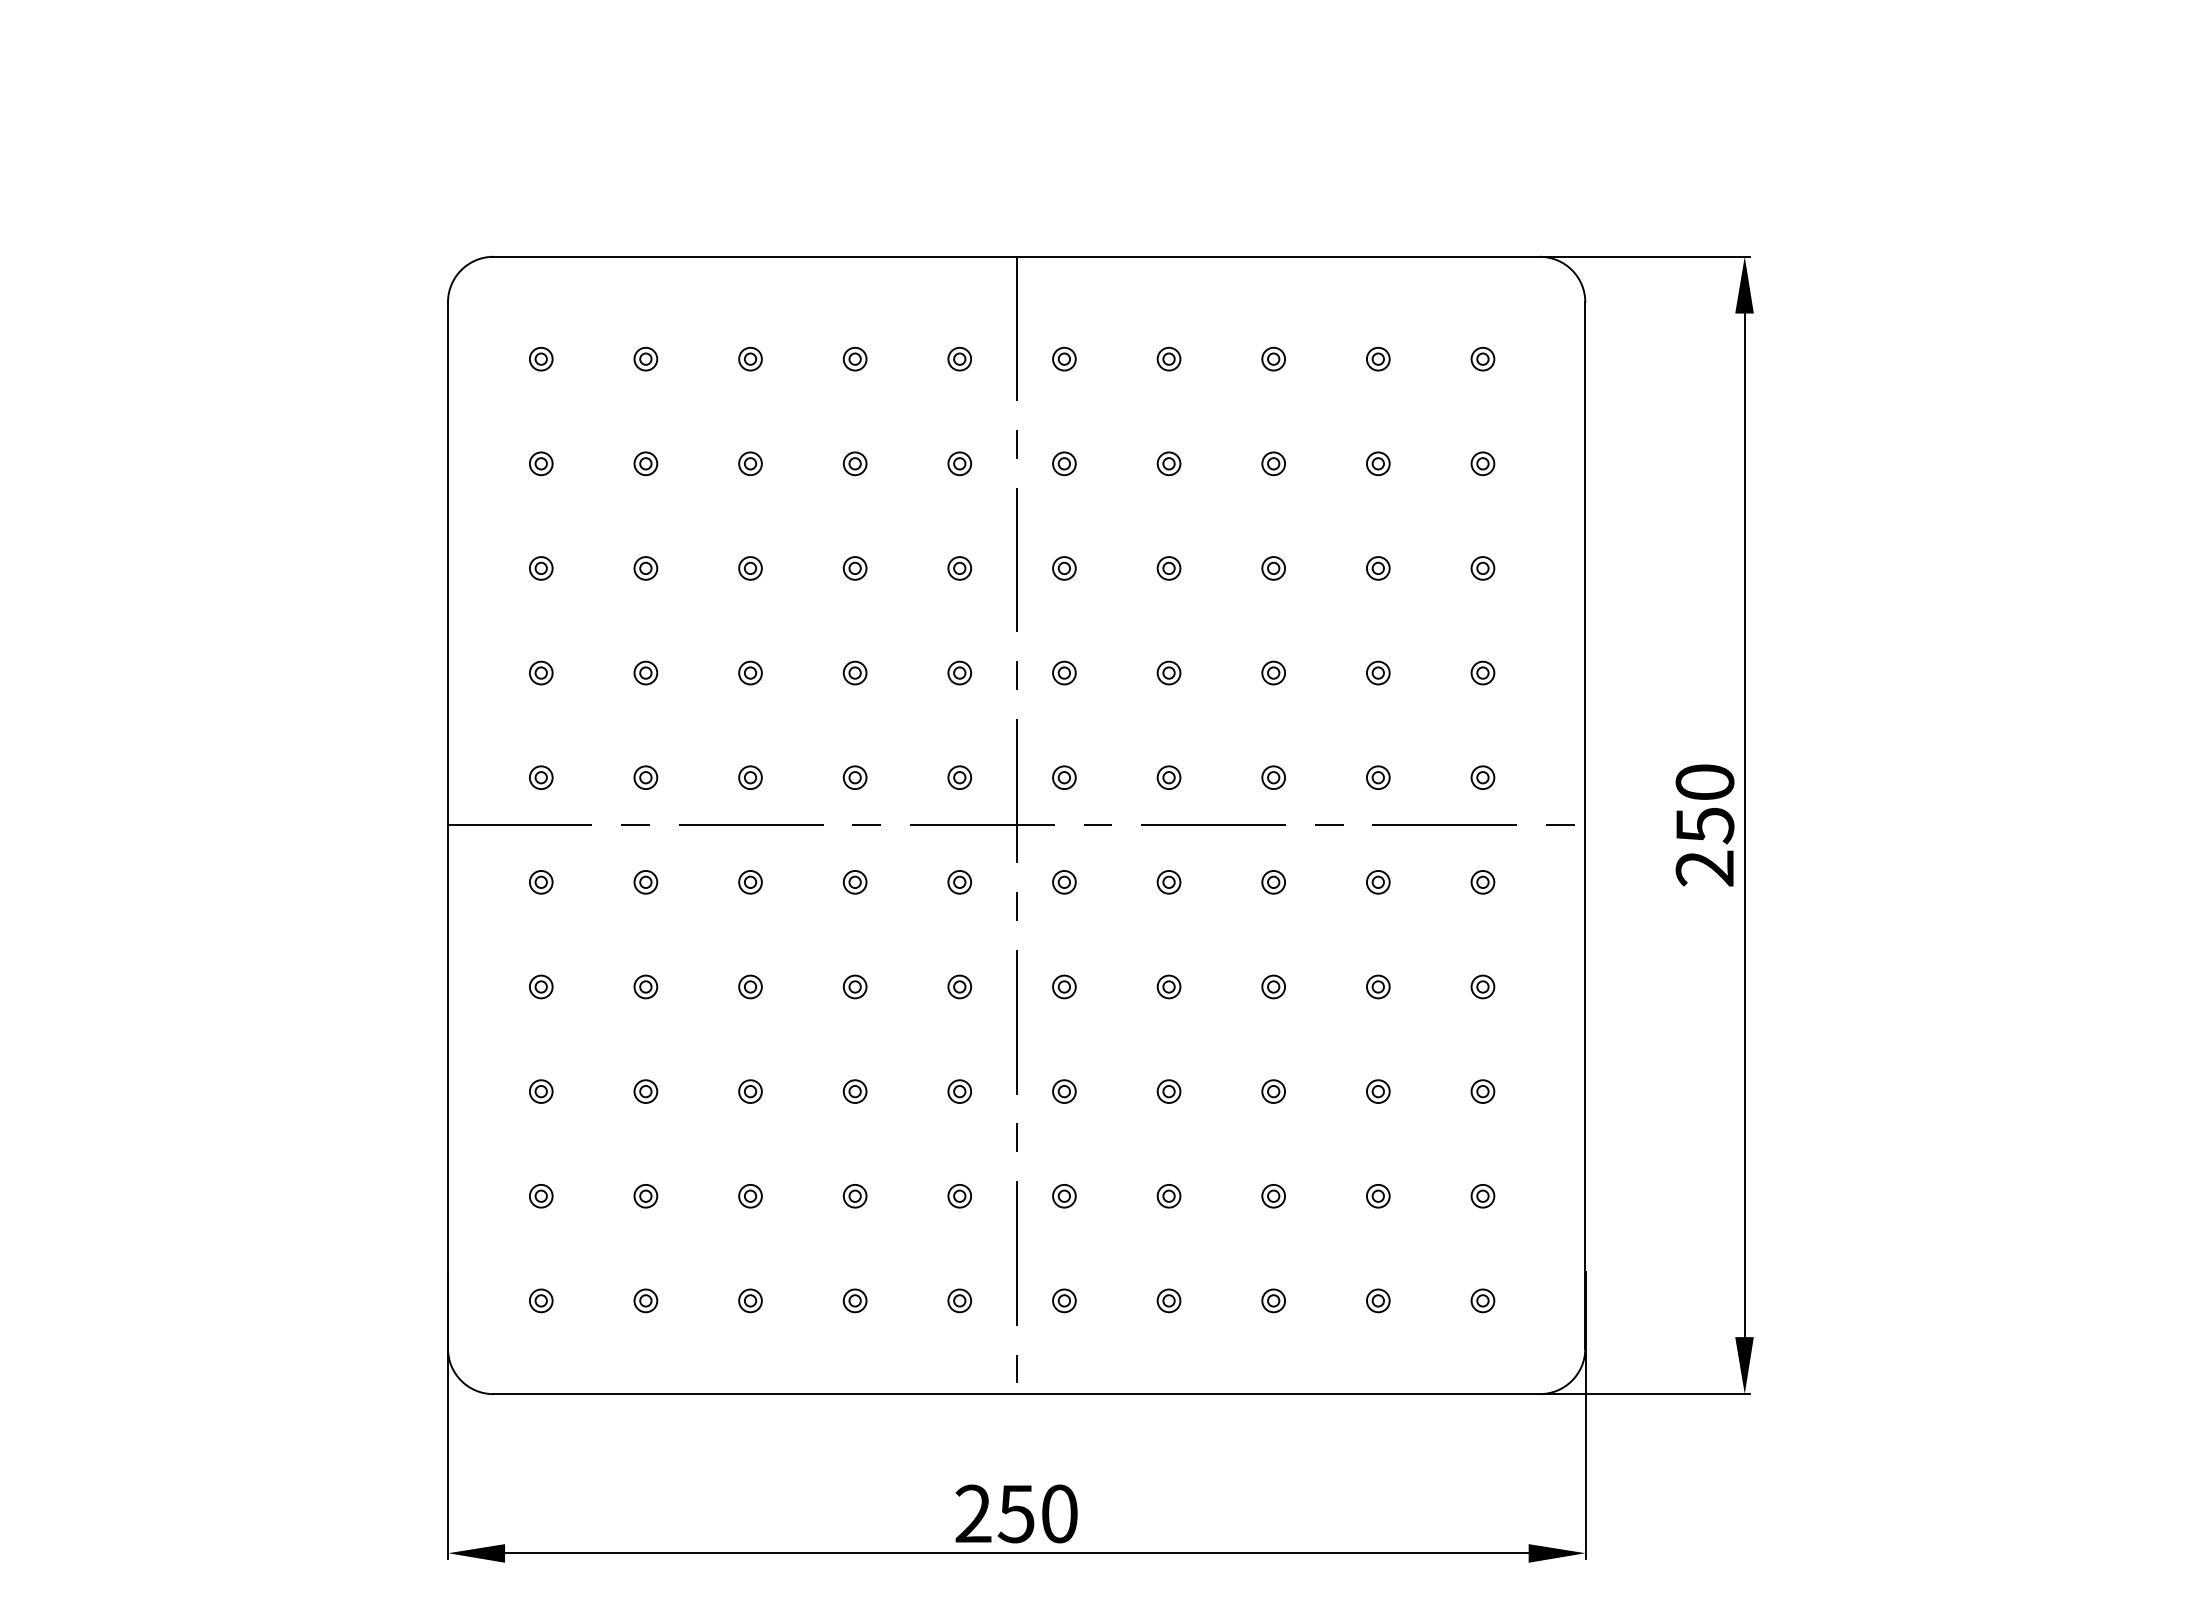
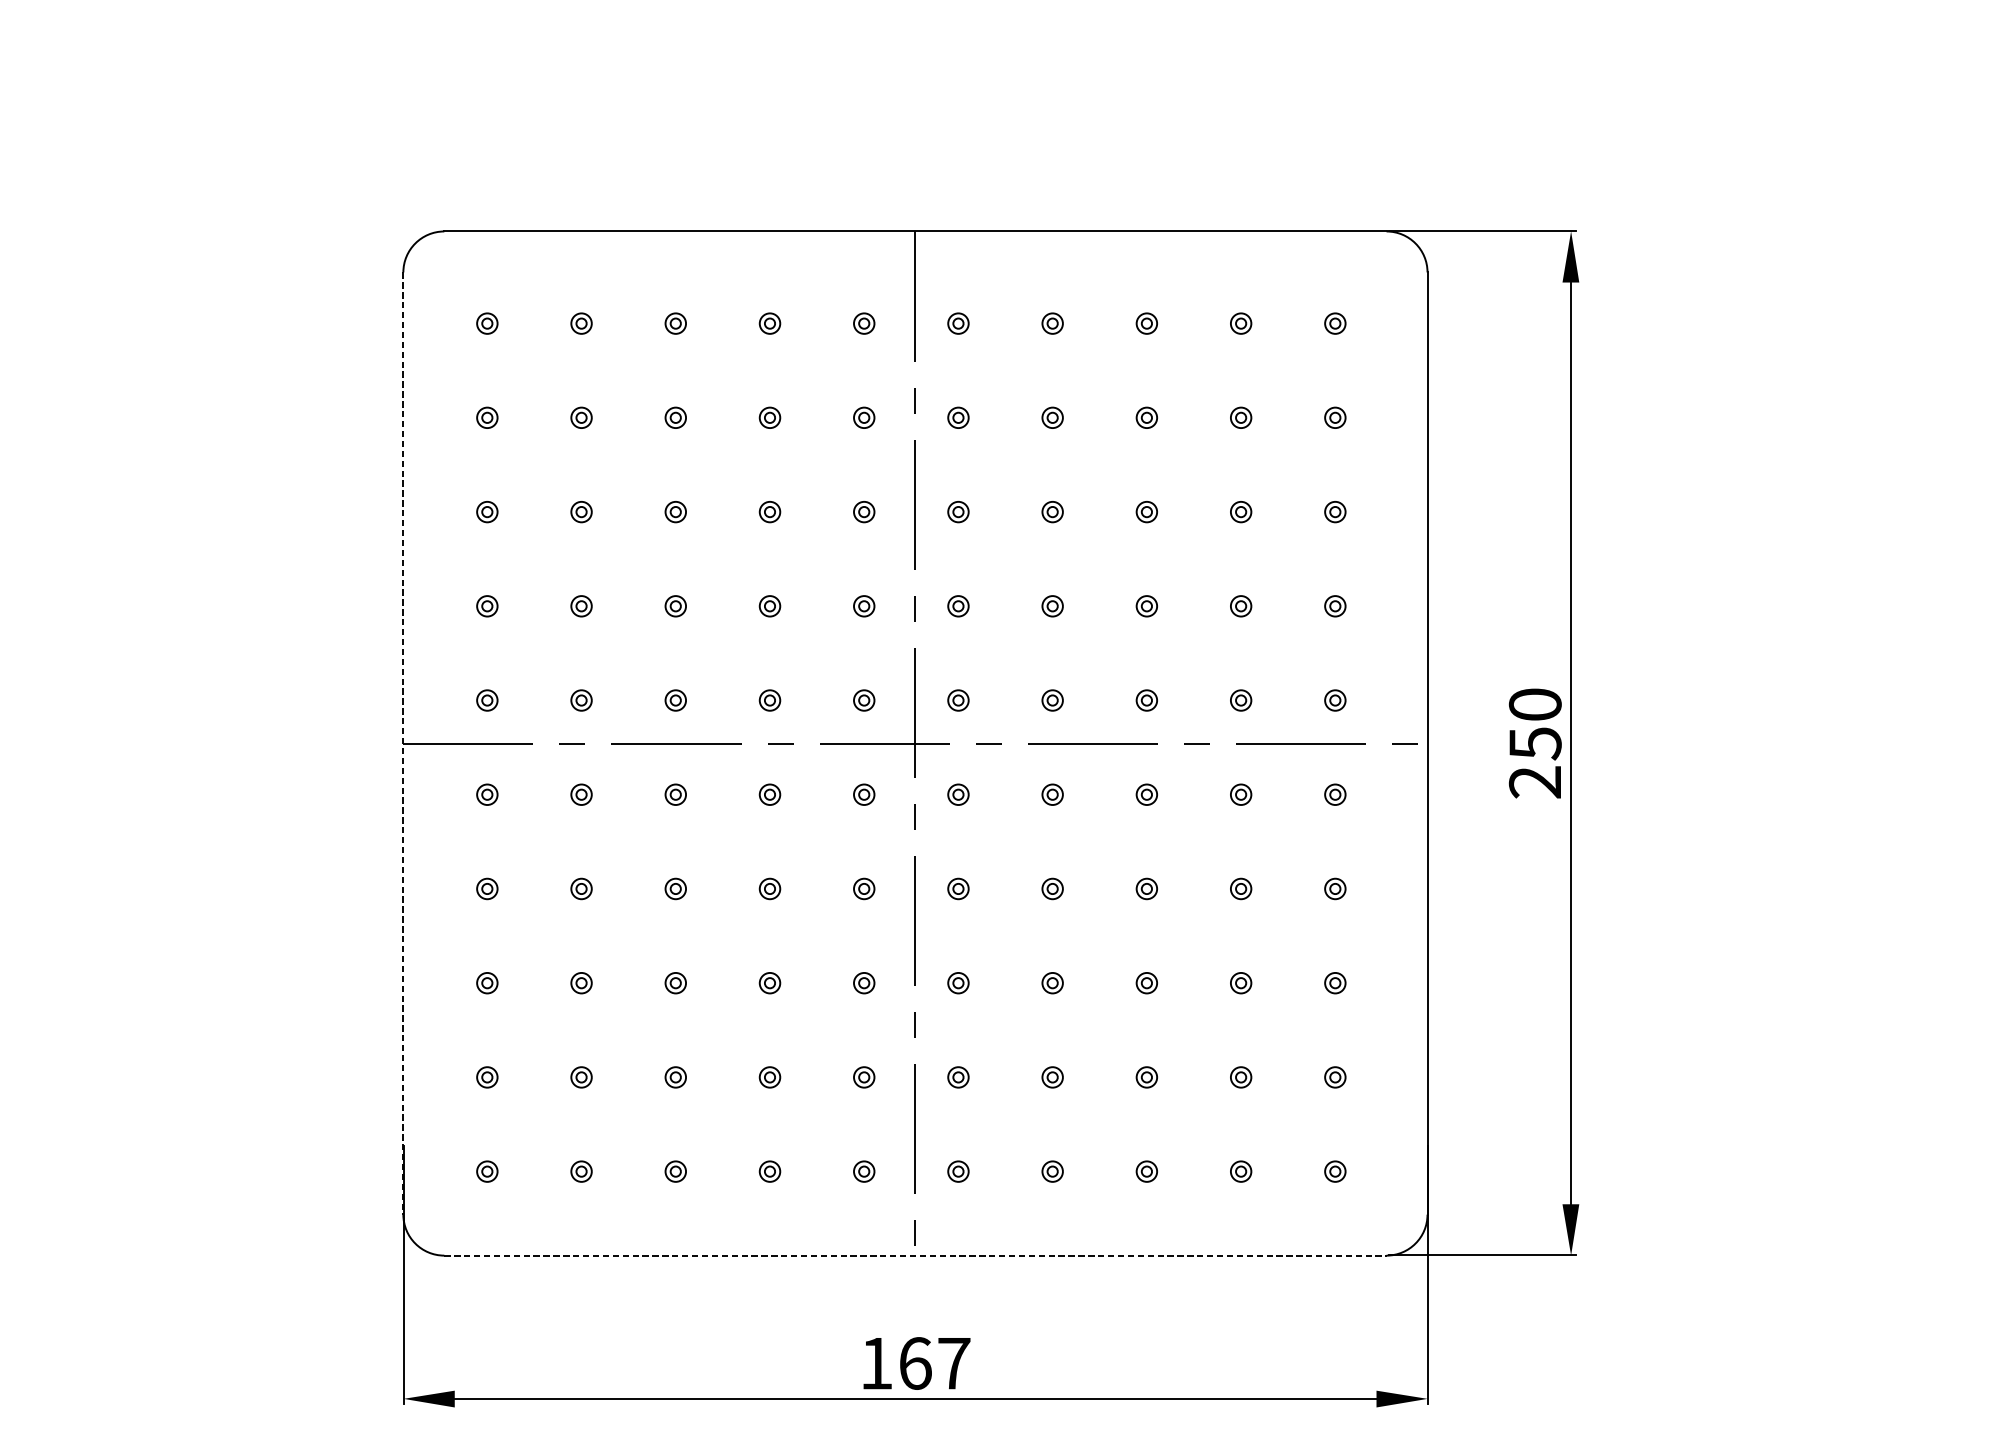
line: (448, 825) -> (403, 743), solid -> dashed
line: (1017, 1394) -> (916, 1255), solid -> dashed
text: (1016, 1513) -> (915, 1363), 250 -> 167

